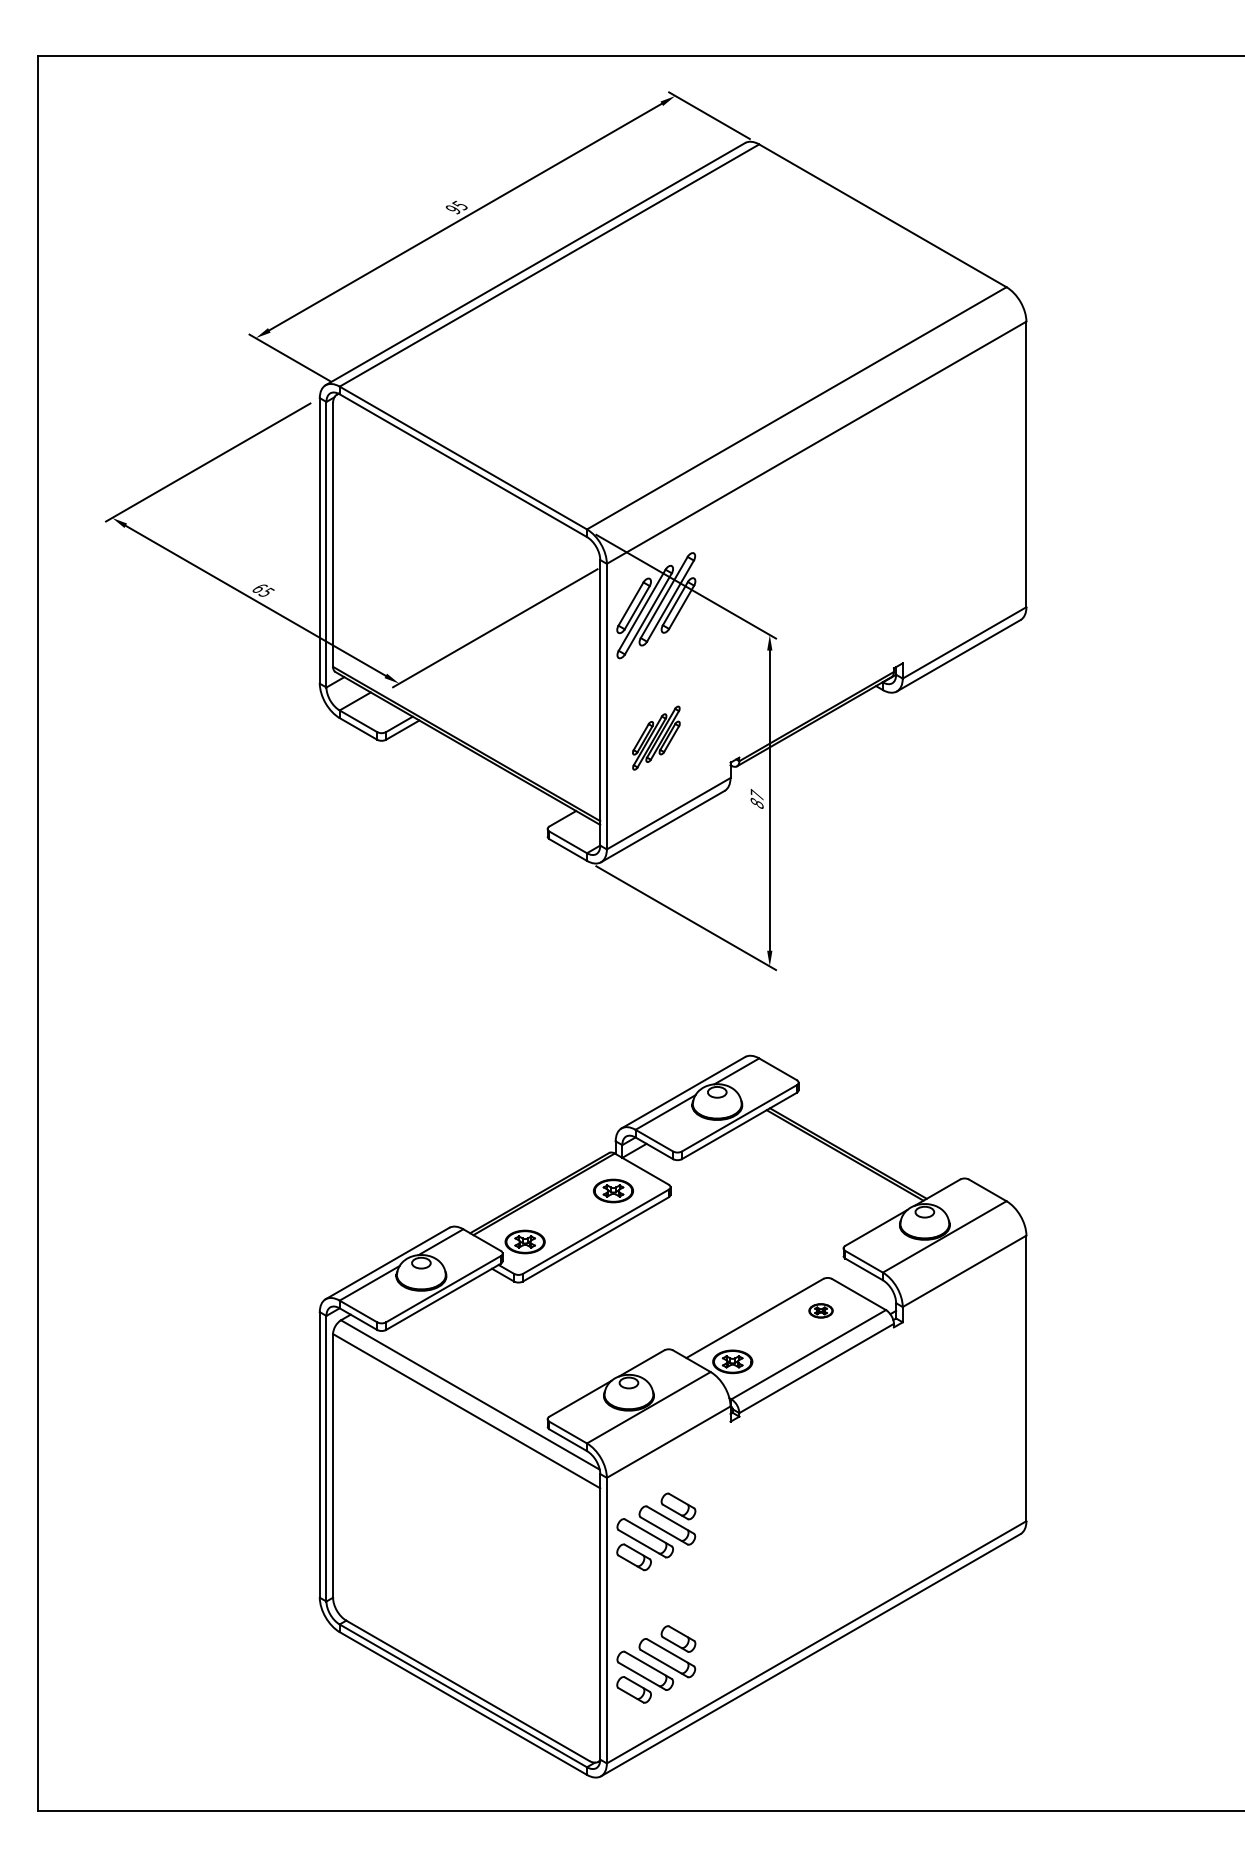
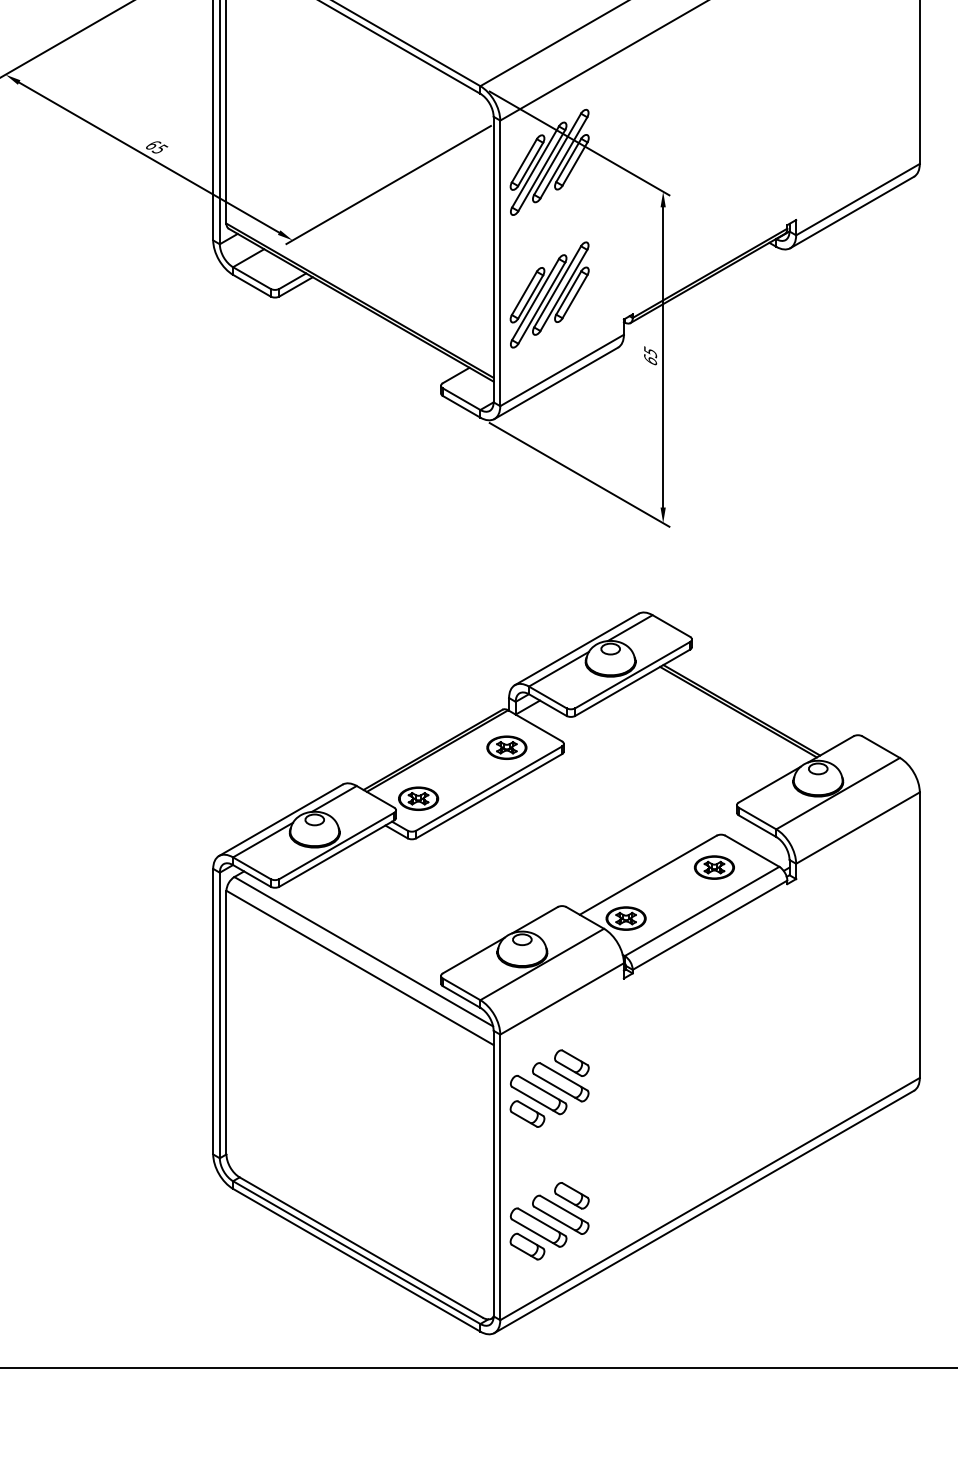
part: (656, 737) -> (549, 294), size x1.67
text: (756, 798) -> (649, 355), 87 -> 65
part: (820, 1310) -> (713, 867), size x1.67

